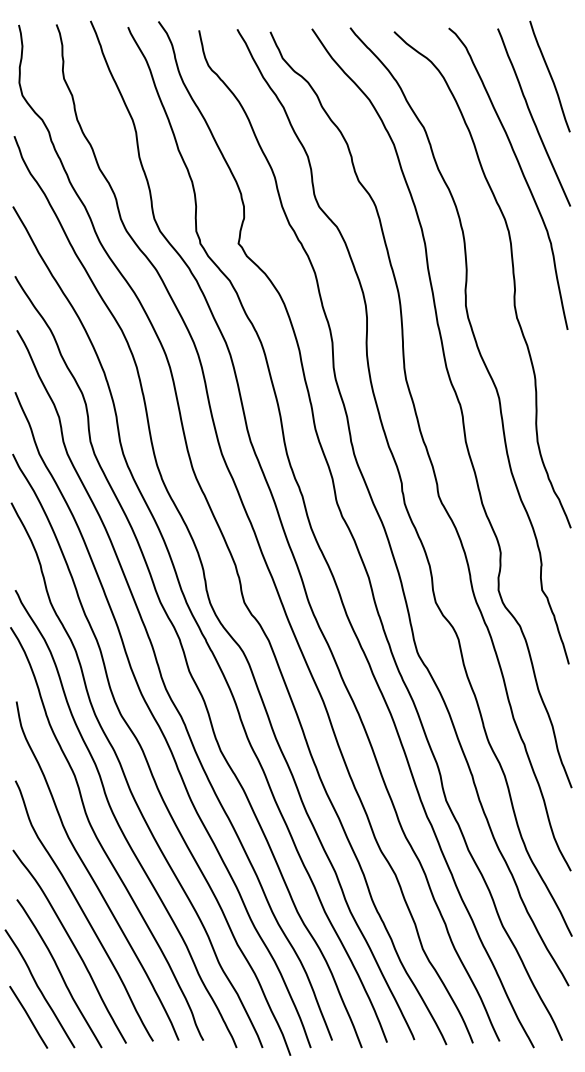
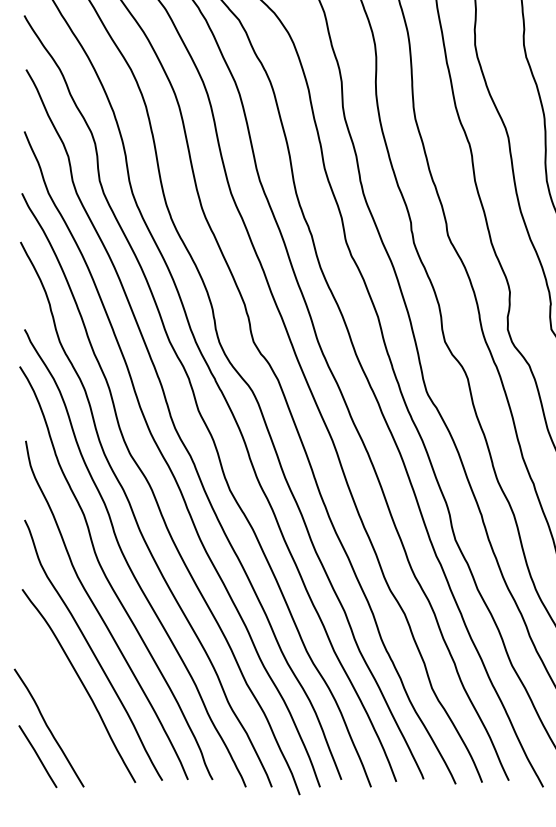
curve: (59, 973) -> (68, 712), removed

